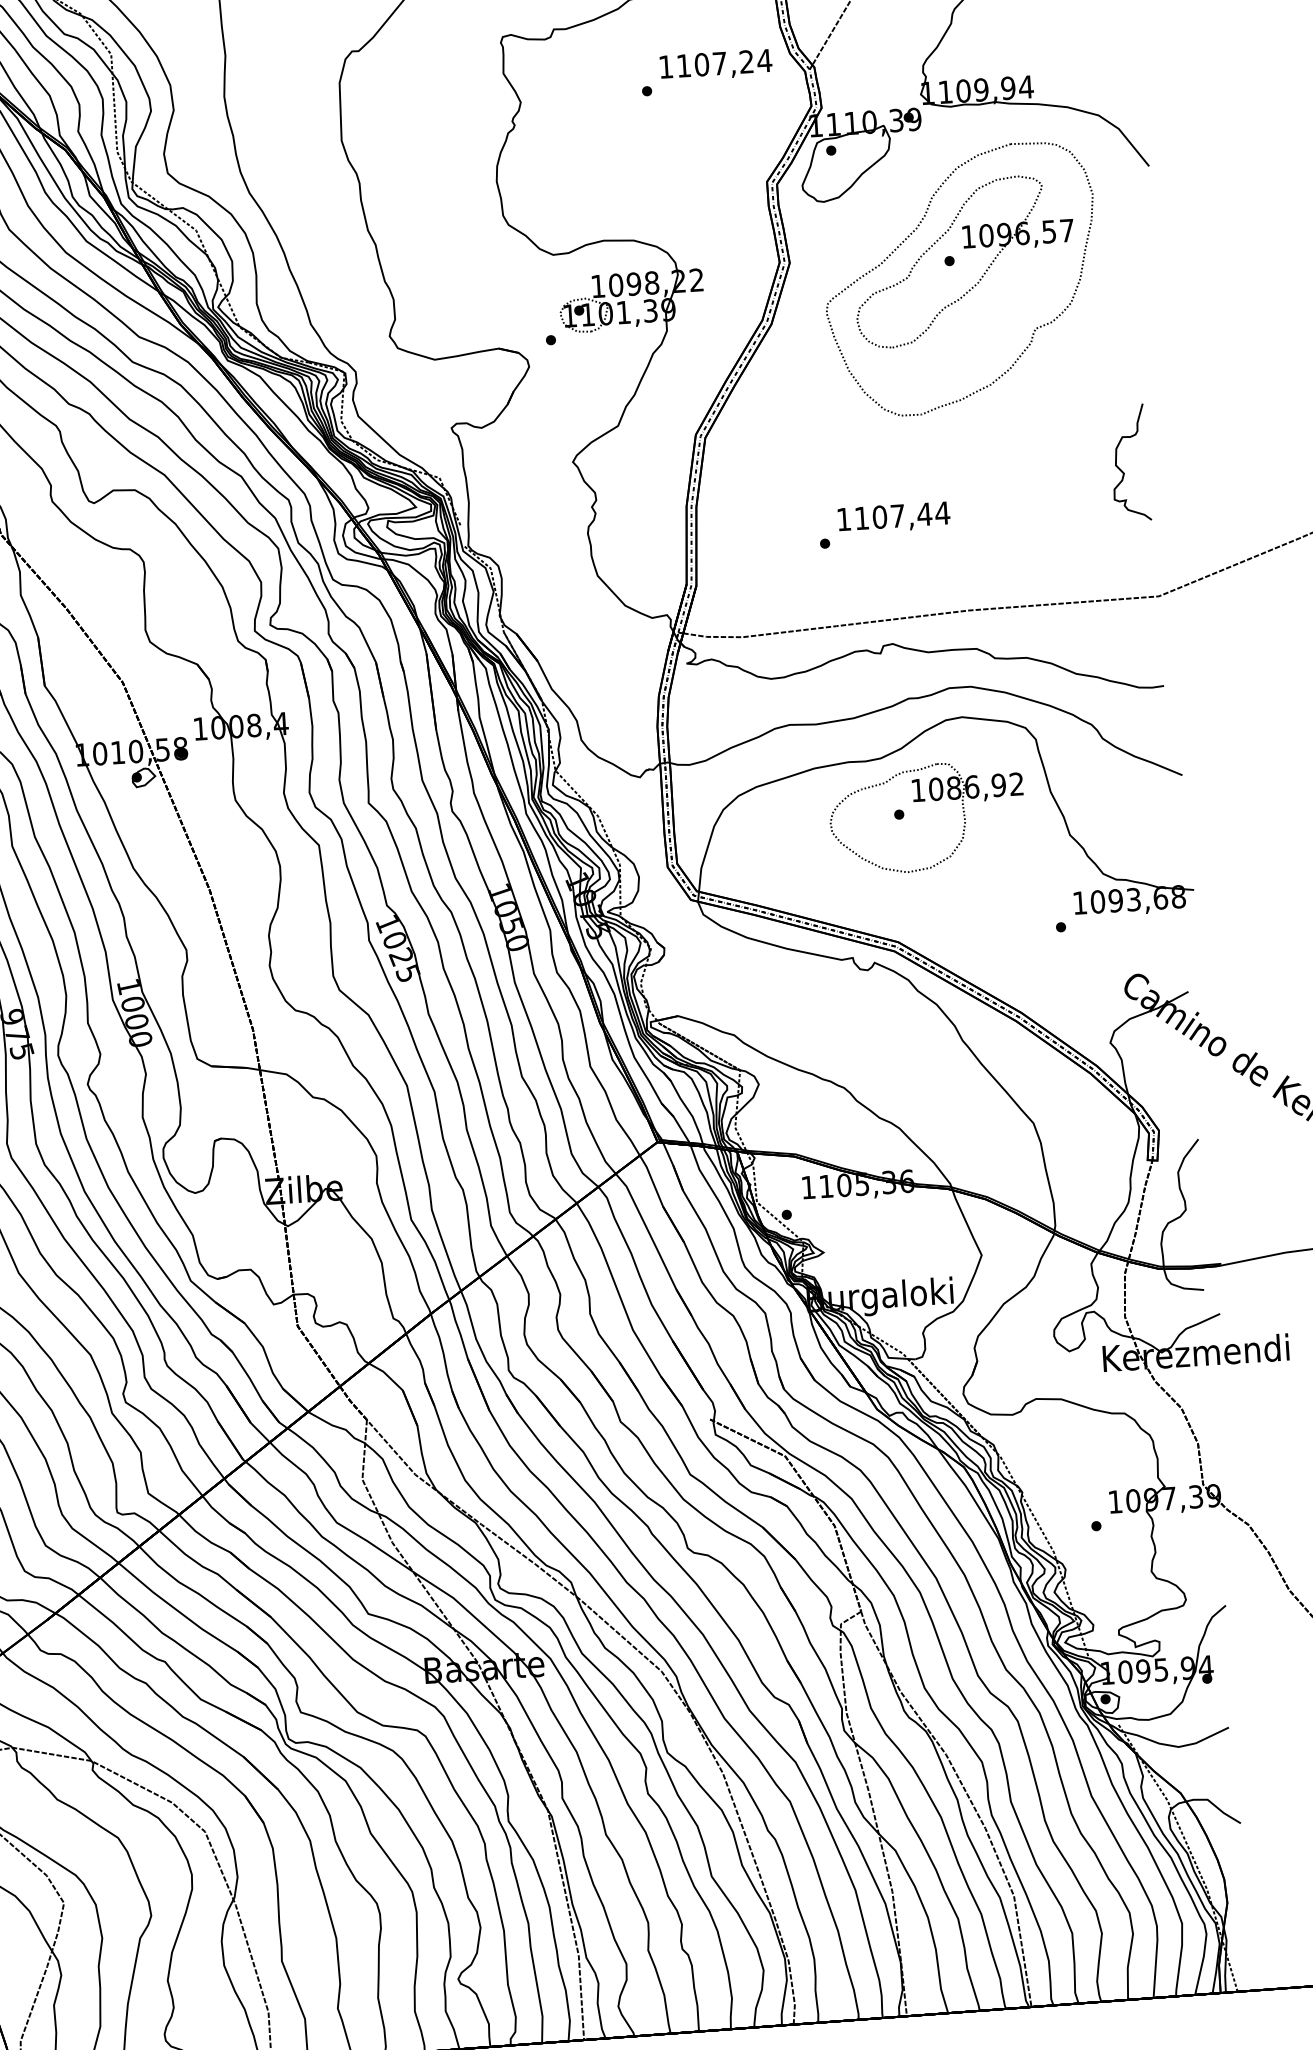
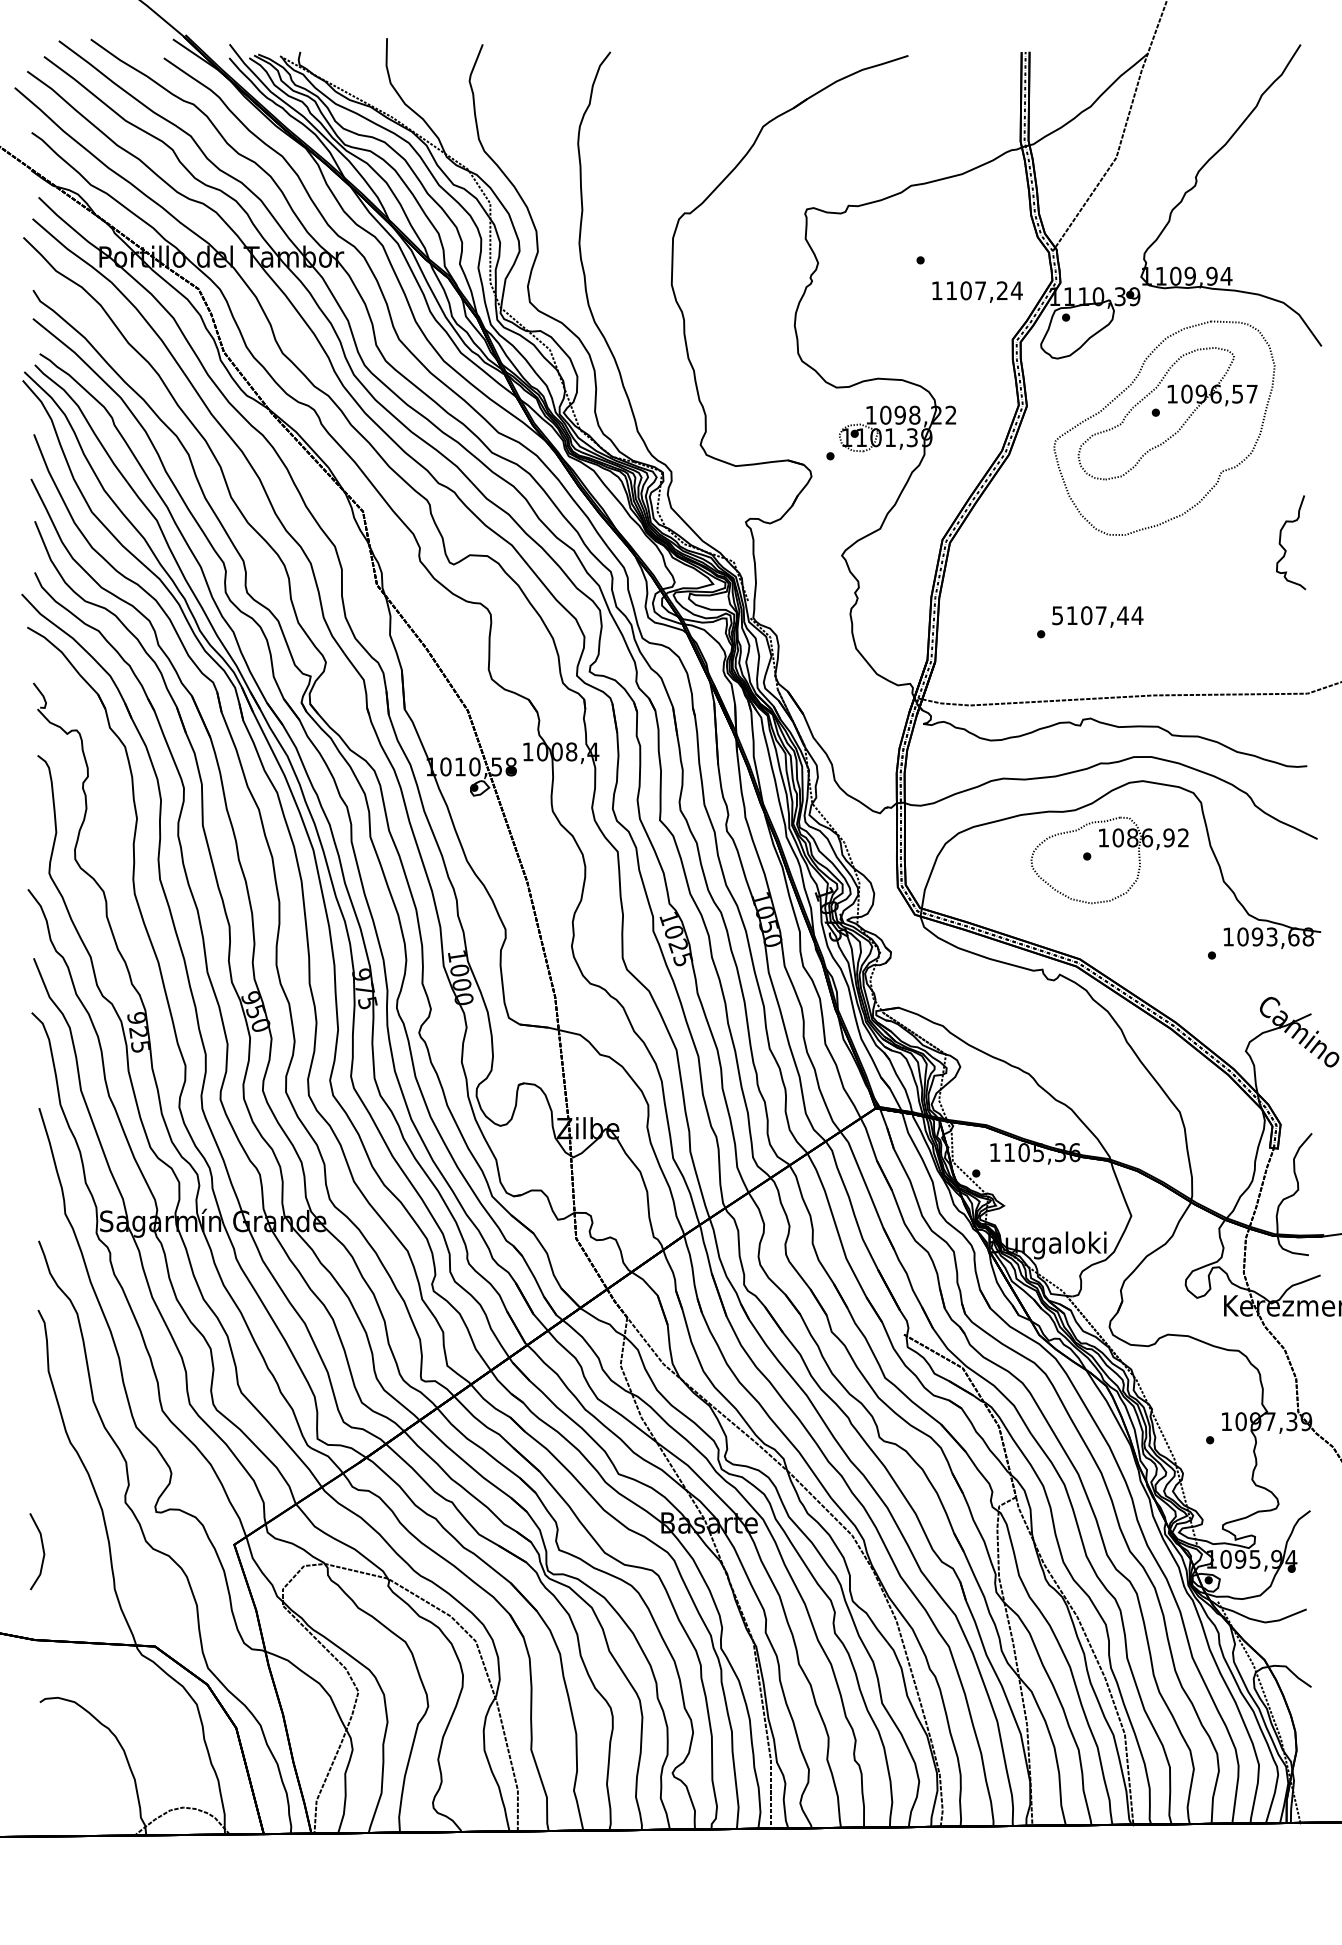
text: (715, 64) -> (977, 291), moved
curve: (1122, 469) -> (1284, 547), moved
text: (843, 519) -> (1057, 615), 1107,44 -> 5107,44

